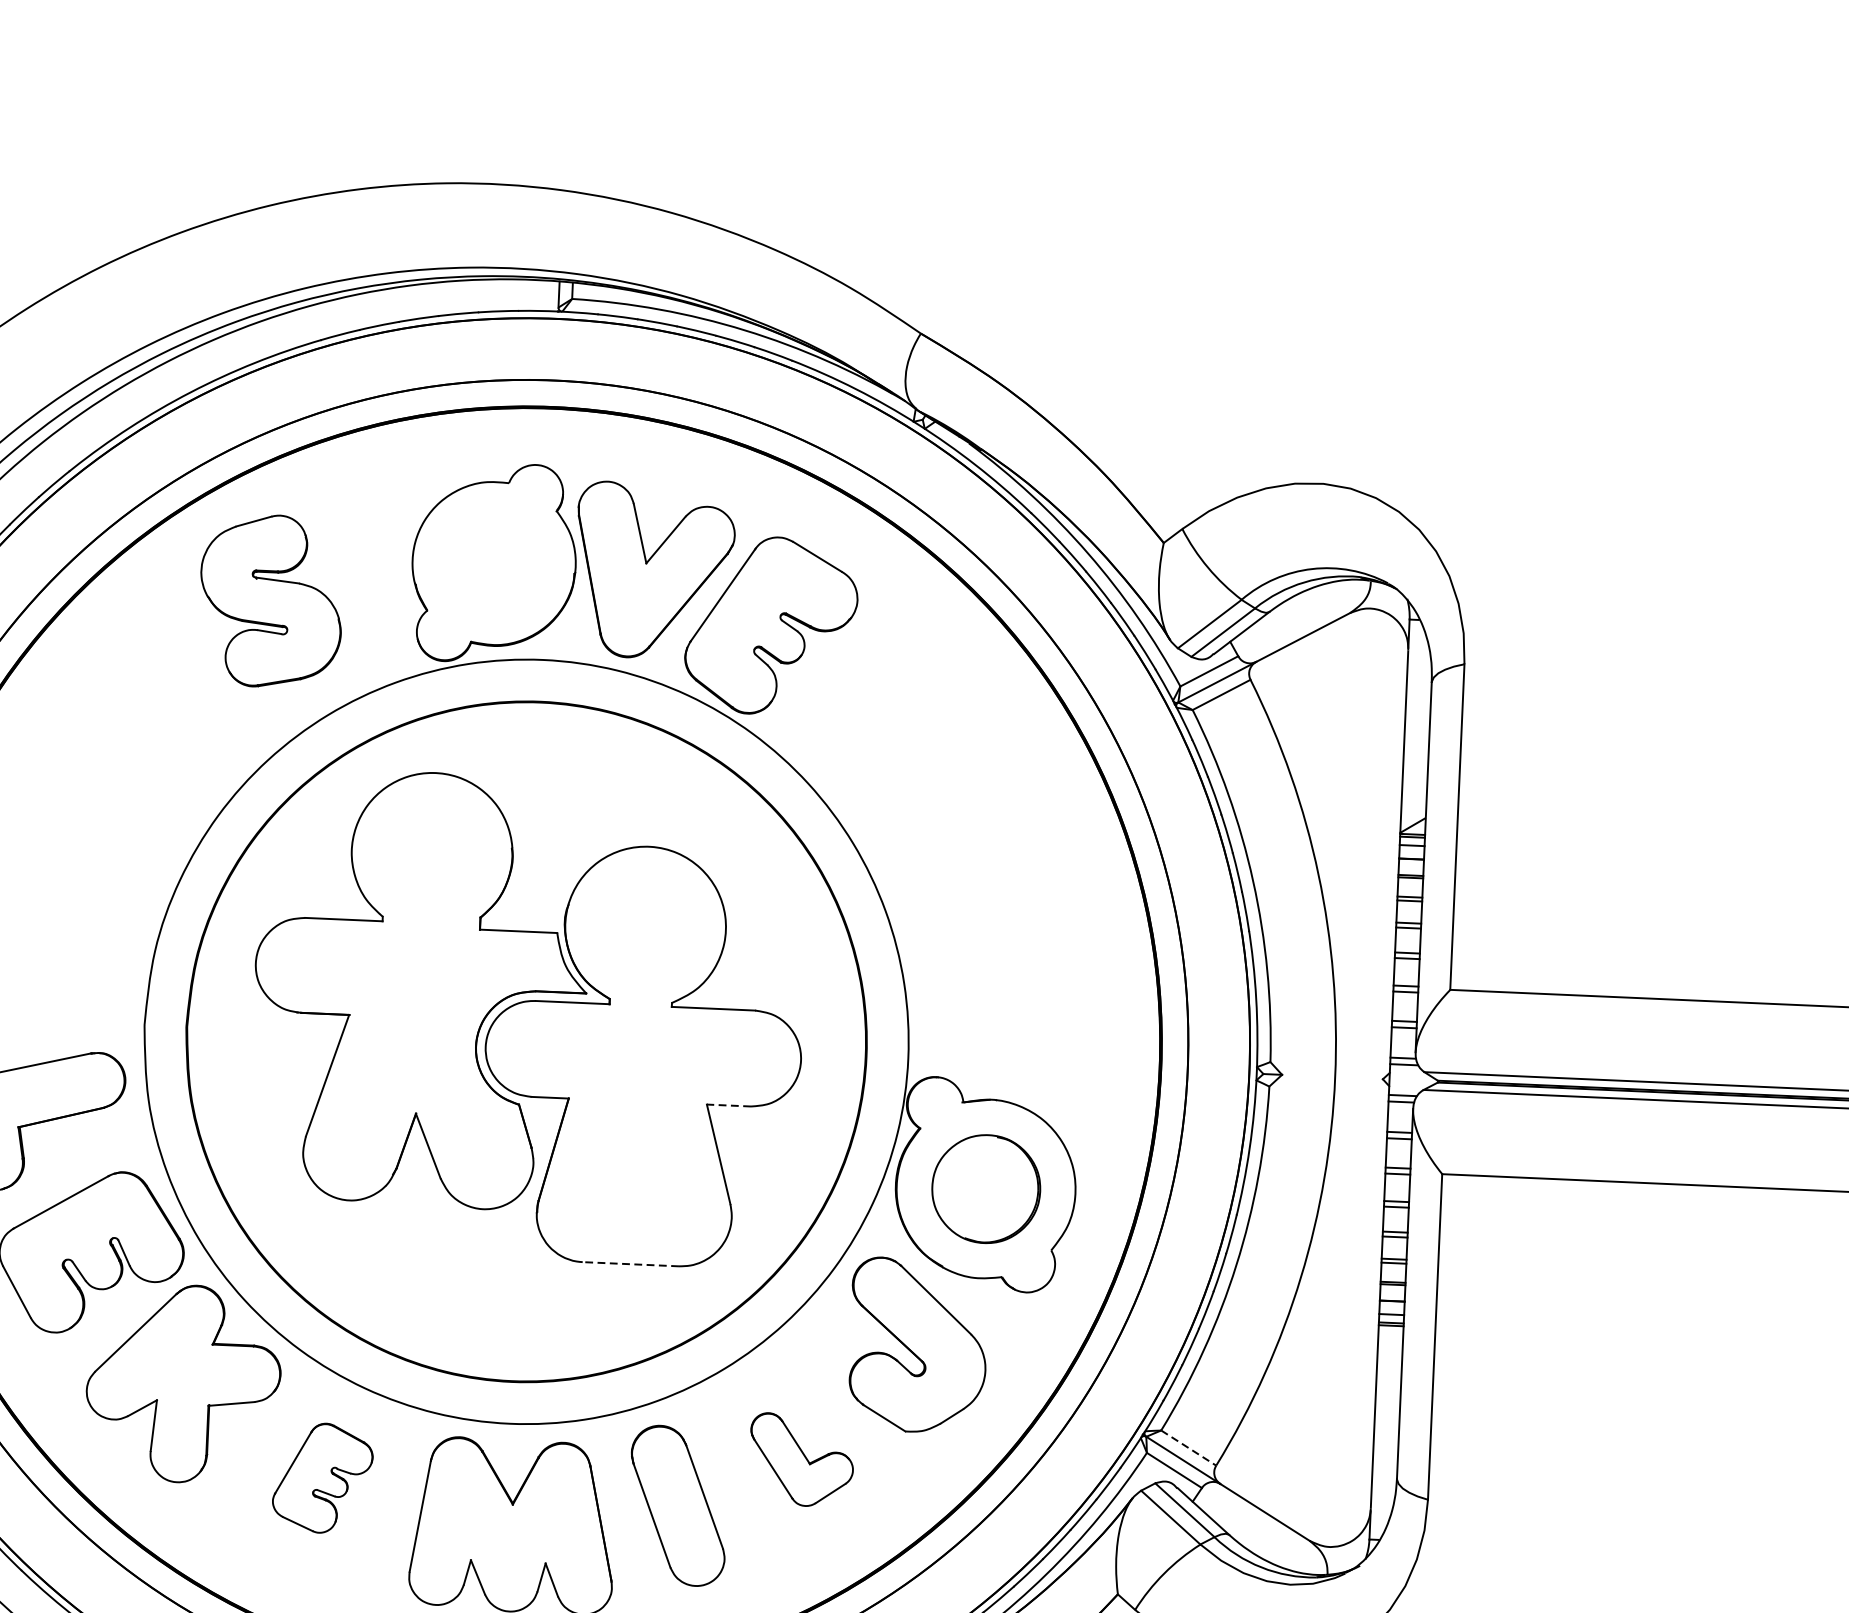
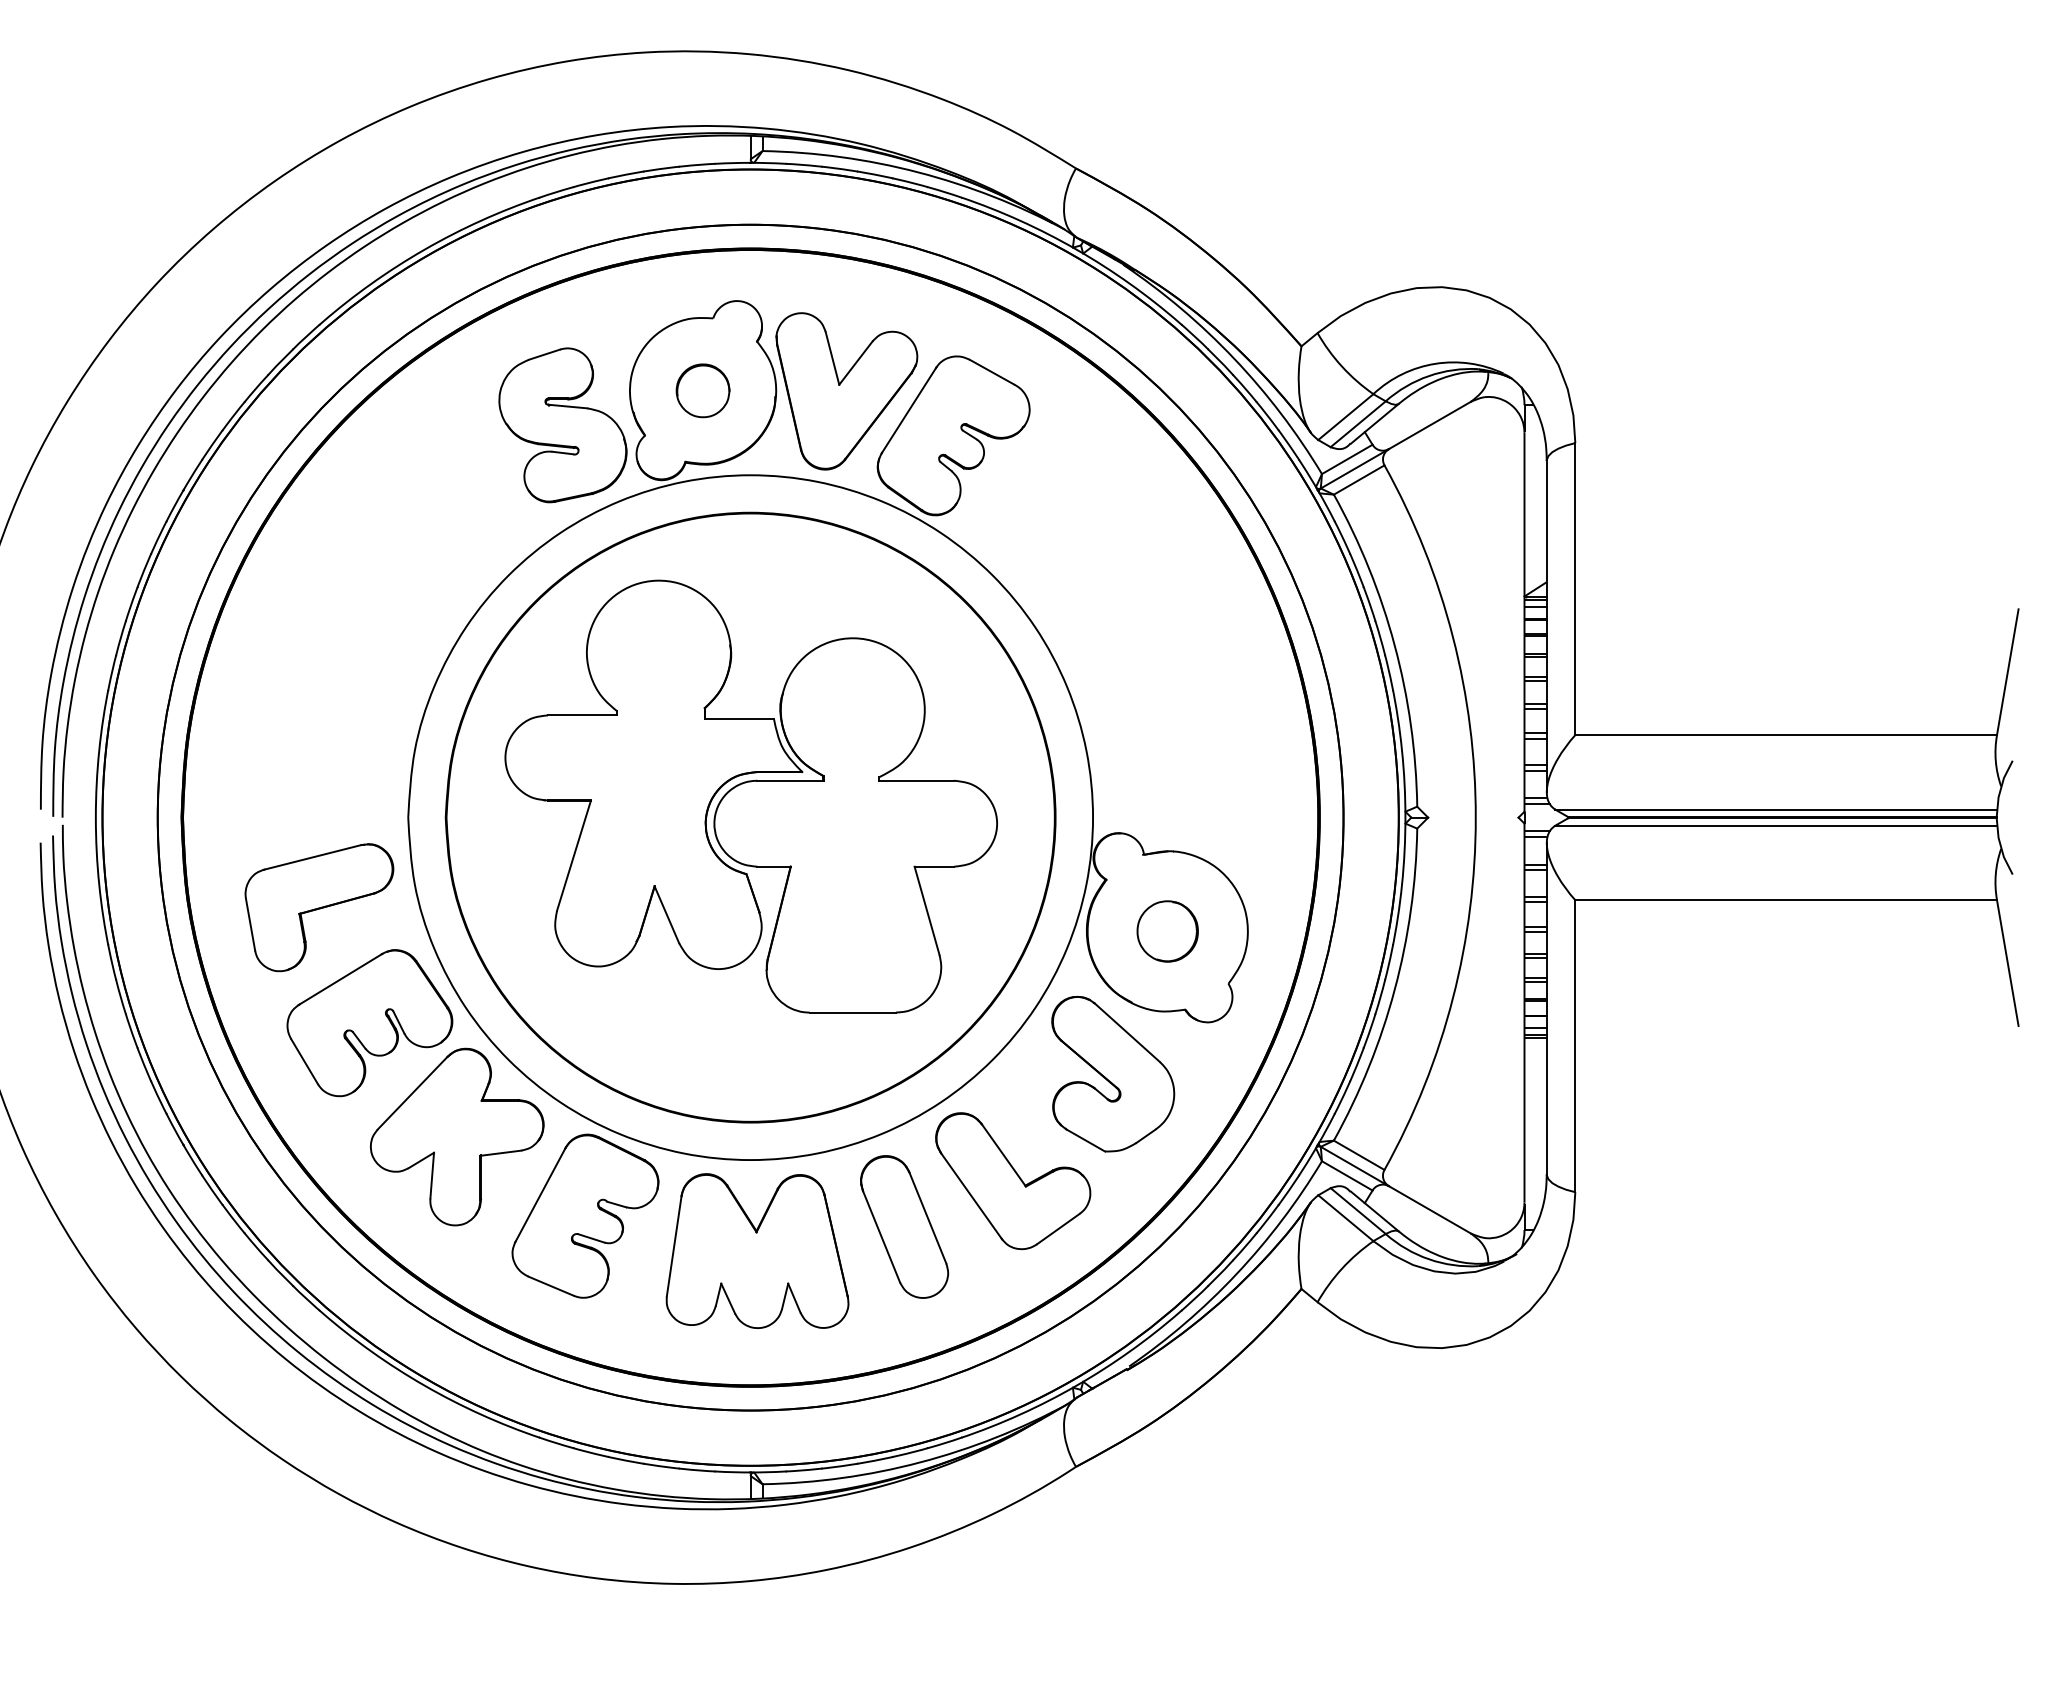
part: (493, 563) -> (702, 390), added
part: (270, 601) -> (562, 425), moved
line: (729, 1105) -> (934, 866), dashed -> solid
part: (985, 1189) -> (1167, 931), size x0.62
line: (630, 1264) -> (852, 1012), dashed -> solid
line: (1189, 1448) -> (1359, 1155), dashed -> solid
part: (801, 1460) -> (1013, 1181), size x1.67
part: (322, 1477) -> (585, 1215), size x1.67

